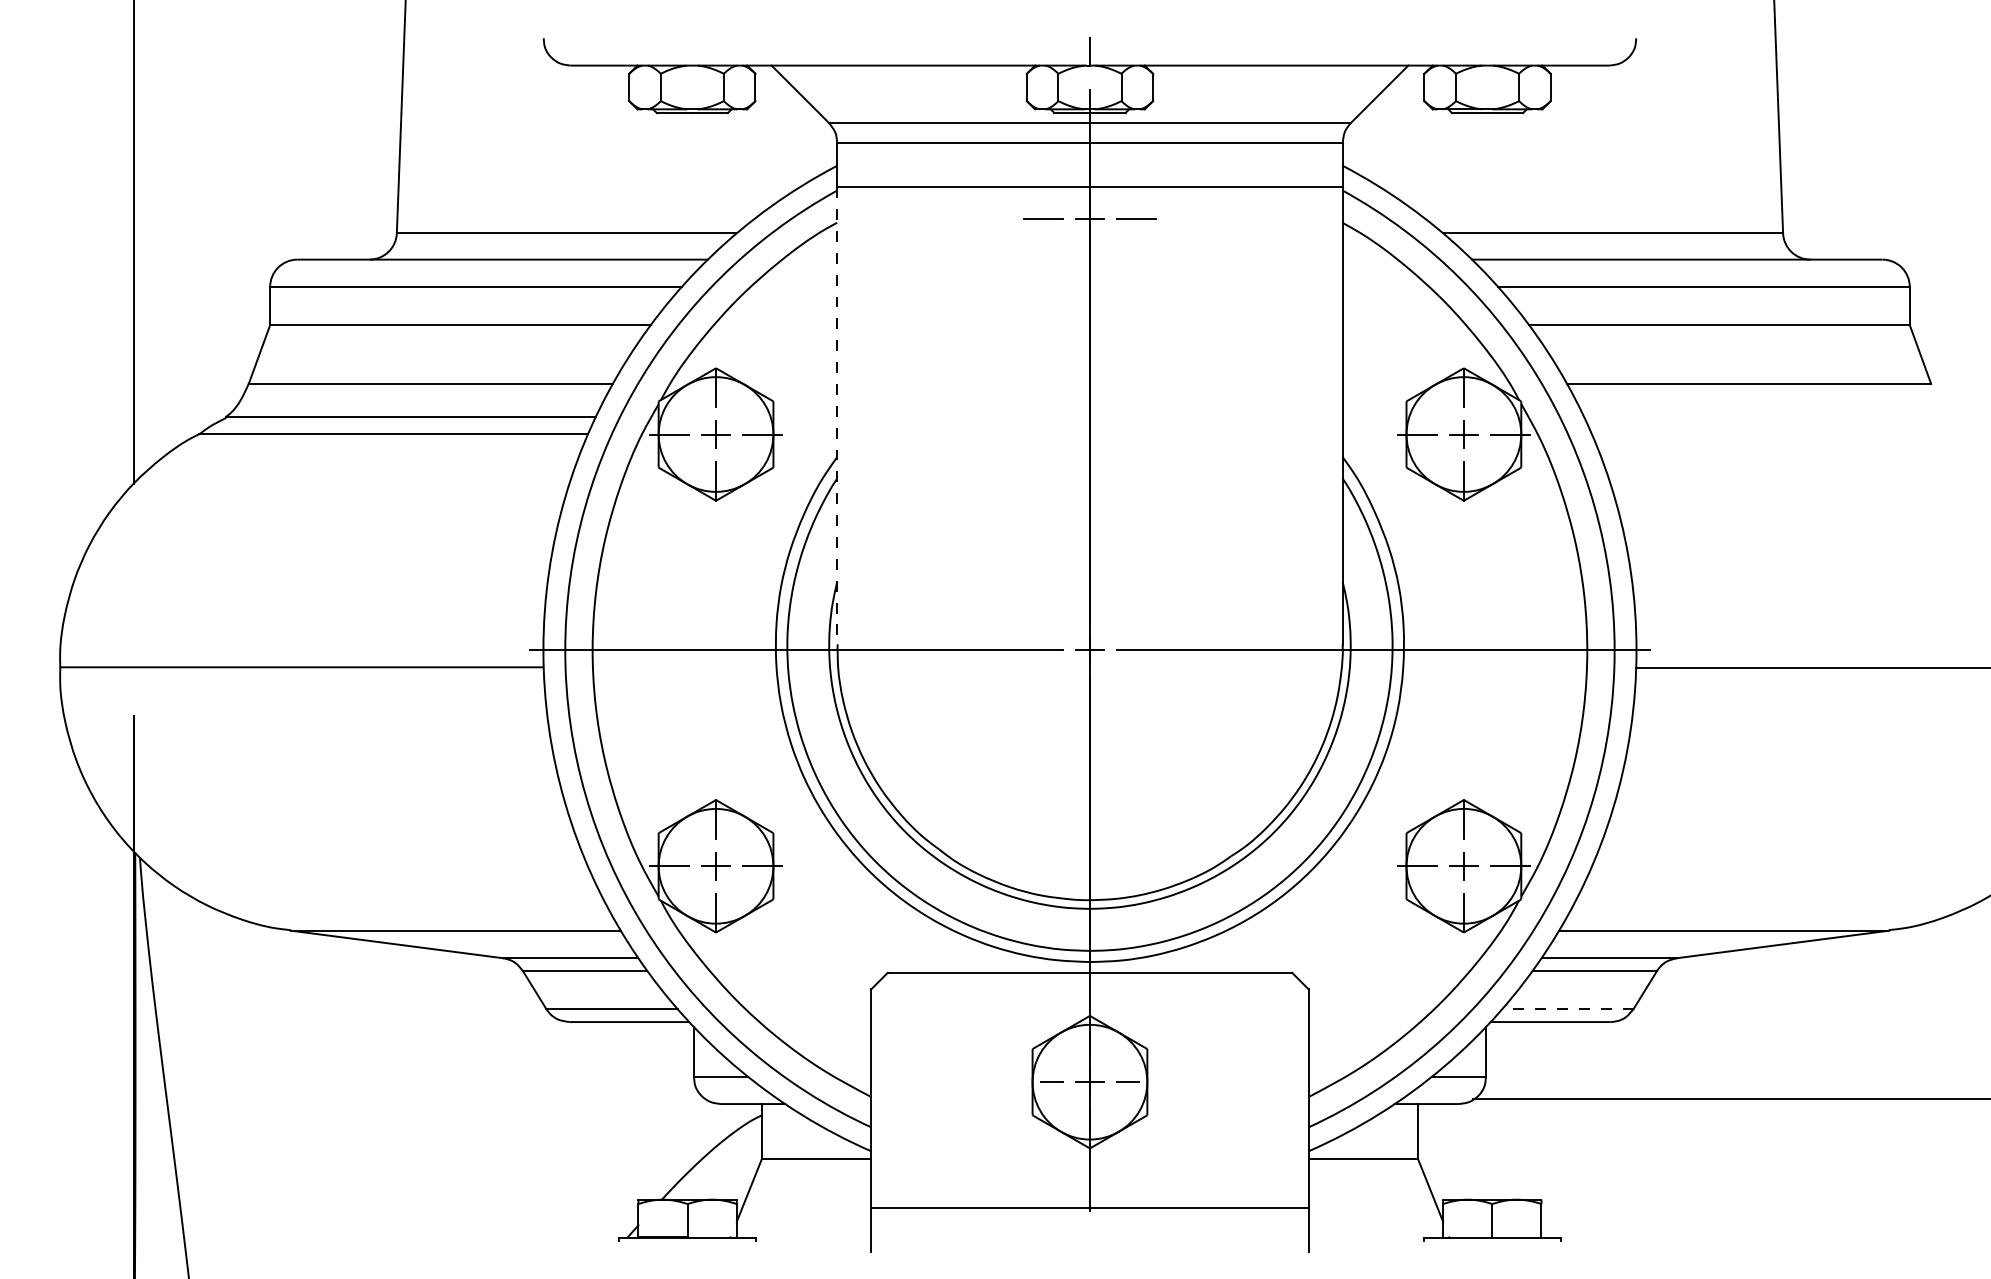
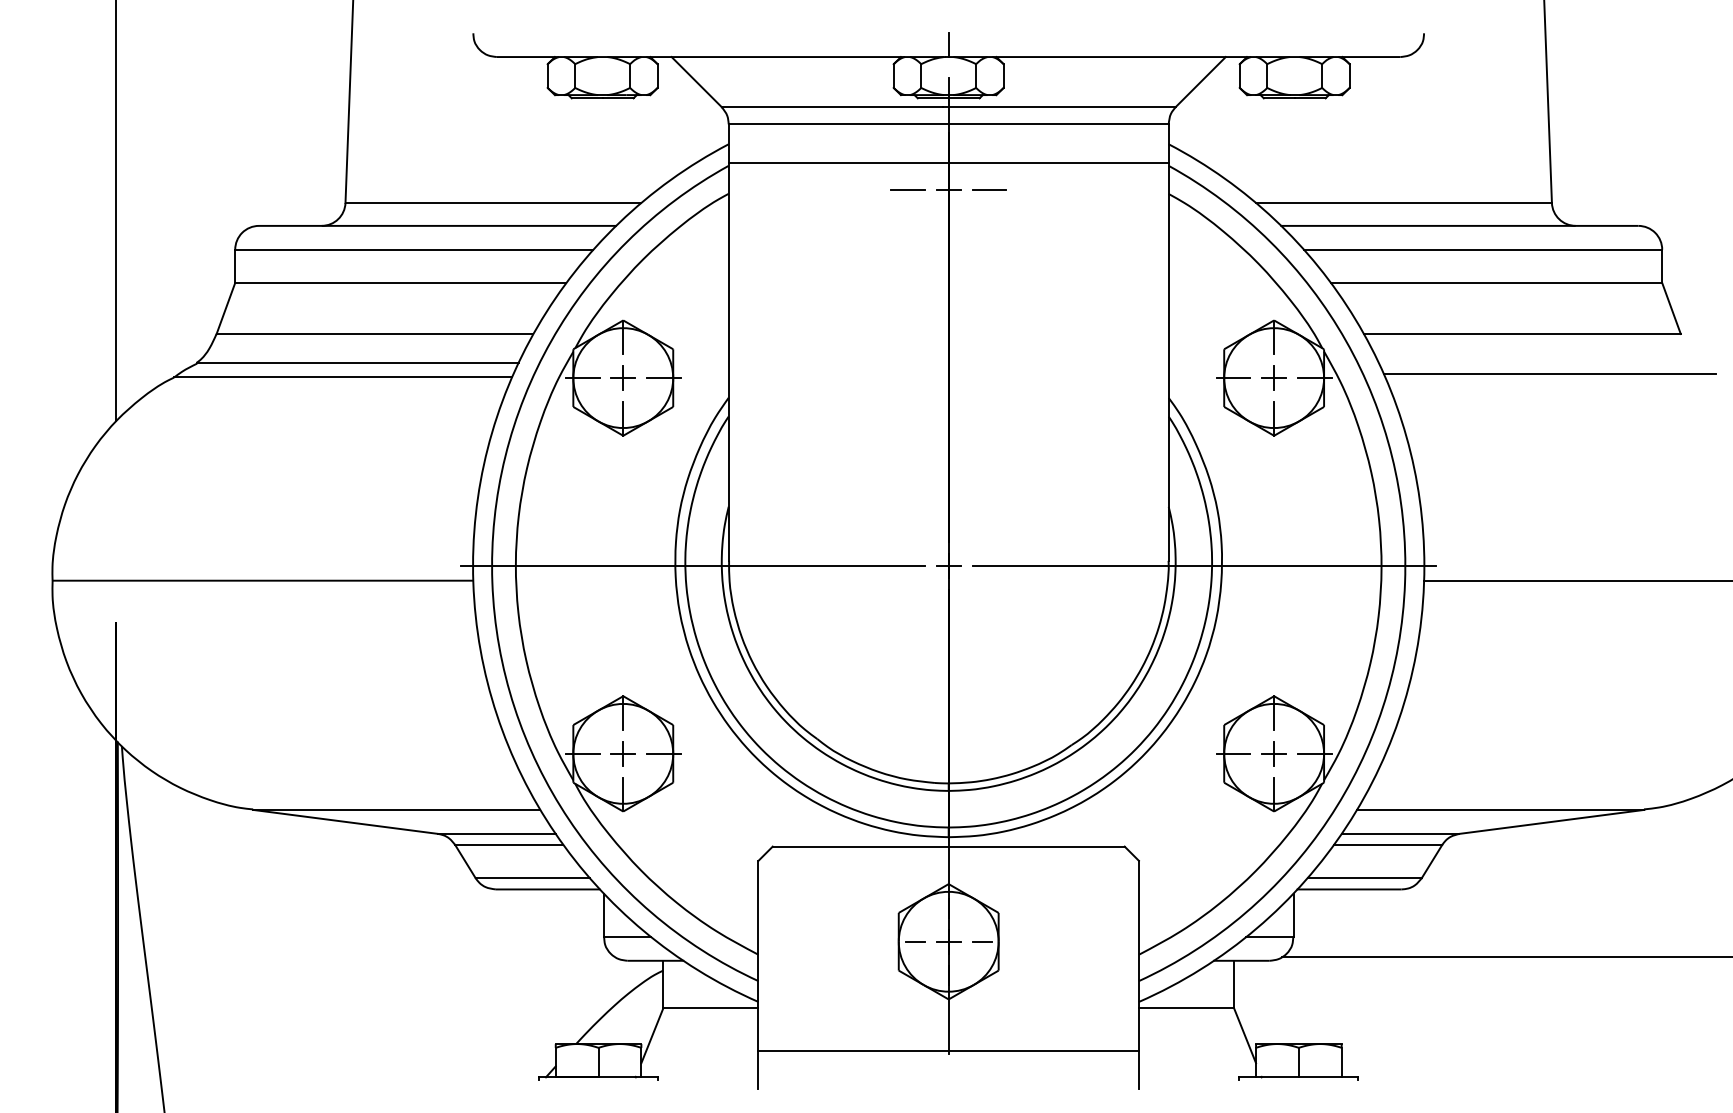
line: (837, 416) -> (728, 362), dashed -> solid
line: (1780, 429) -> (1549, 373), added
line: (1567, 1009) -> (1364, 878), dashed -> solid

